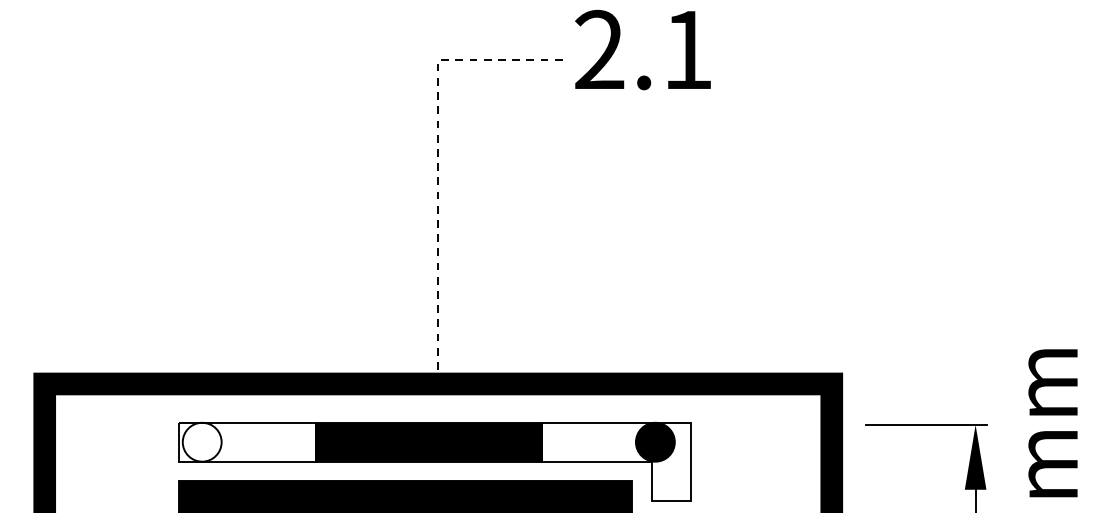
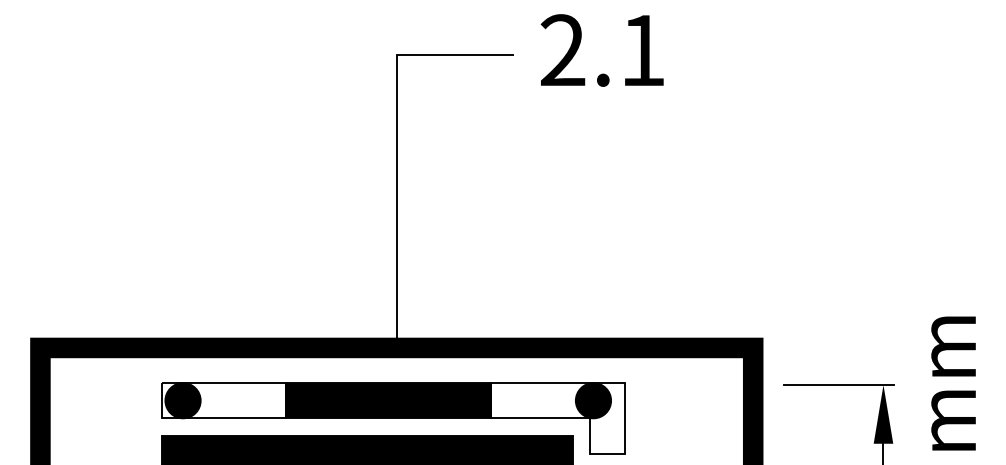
text: (642, 50) -> (601, 50), moved
line: (437, 156) -> (396, 141), dashed -> solid
fill: (201, 442) -> (182, 400), added

